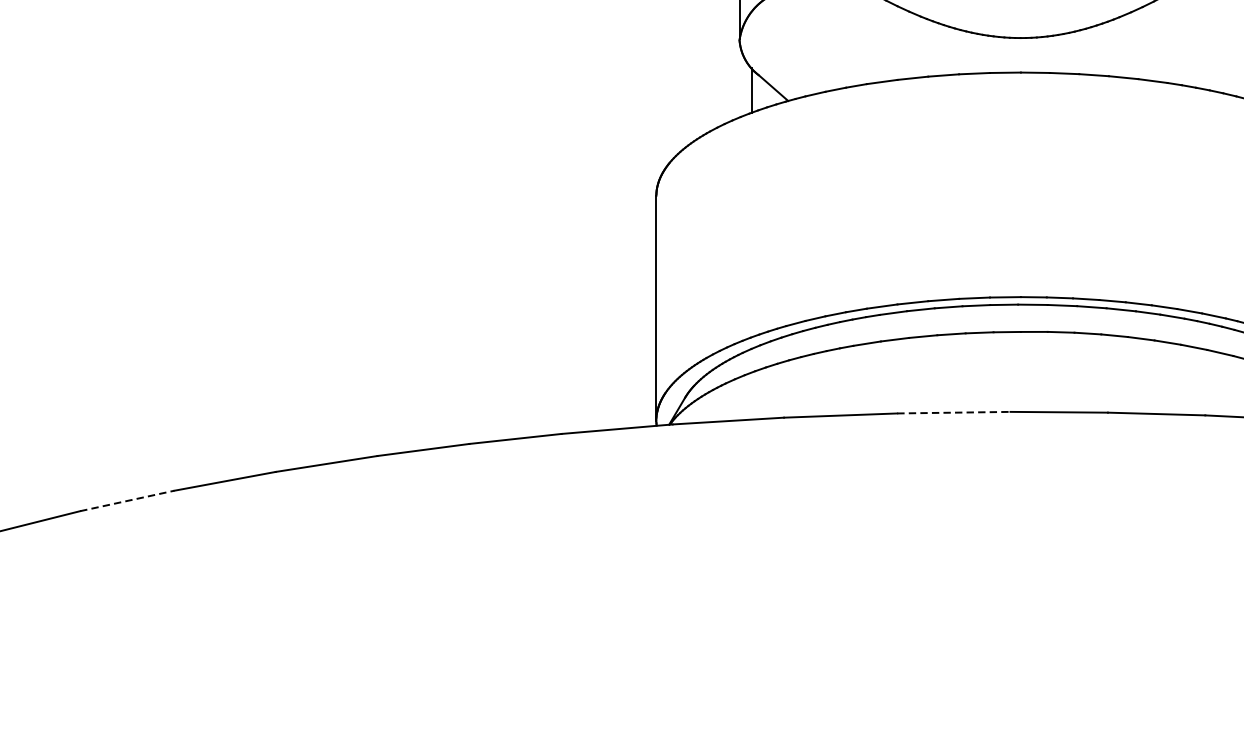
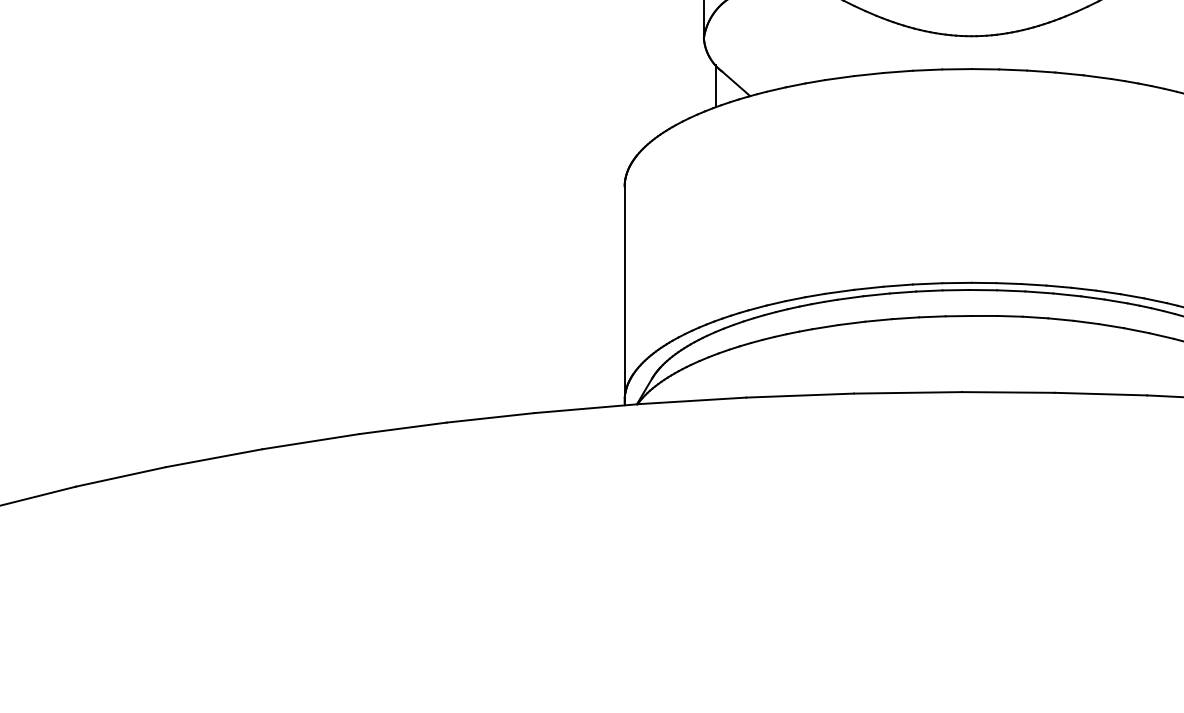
line: (953, 412) -> (907, 392), dashed -> solid
line: (127, 500) -> (121, 476), dashed -> solid

